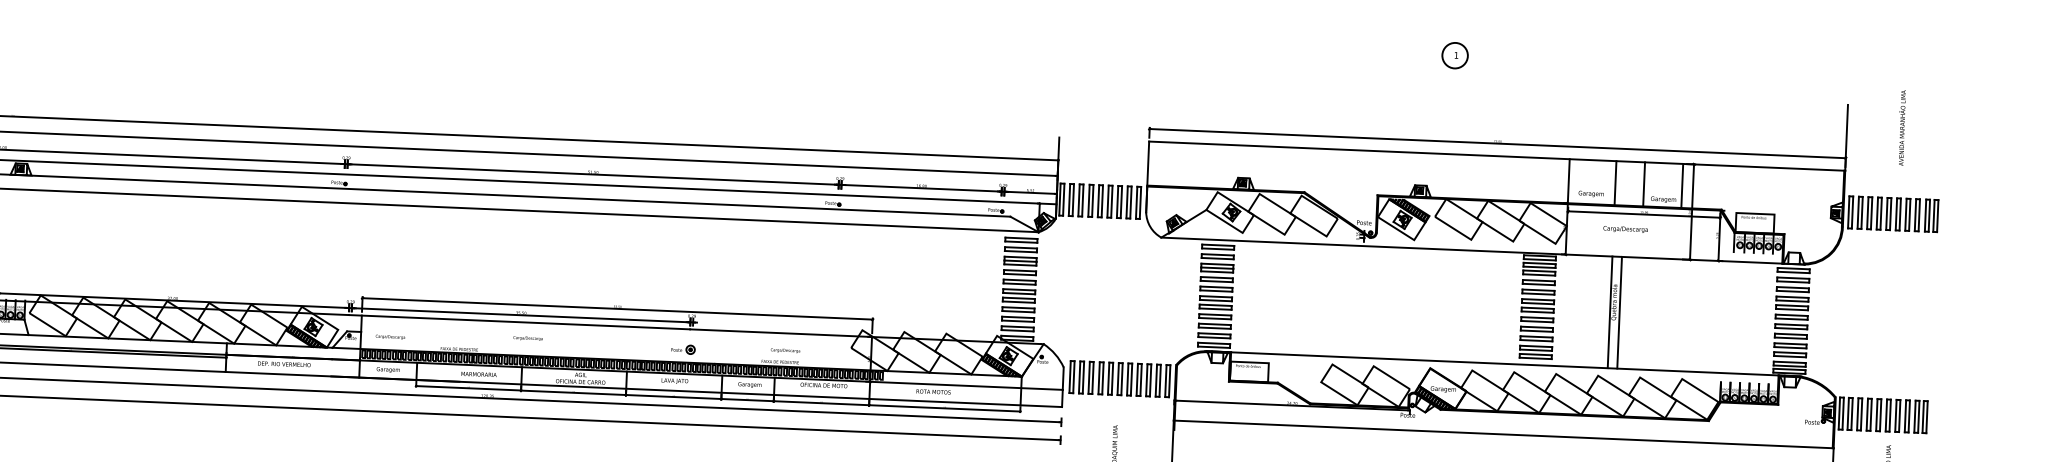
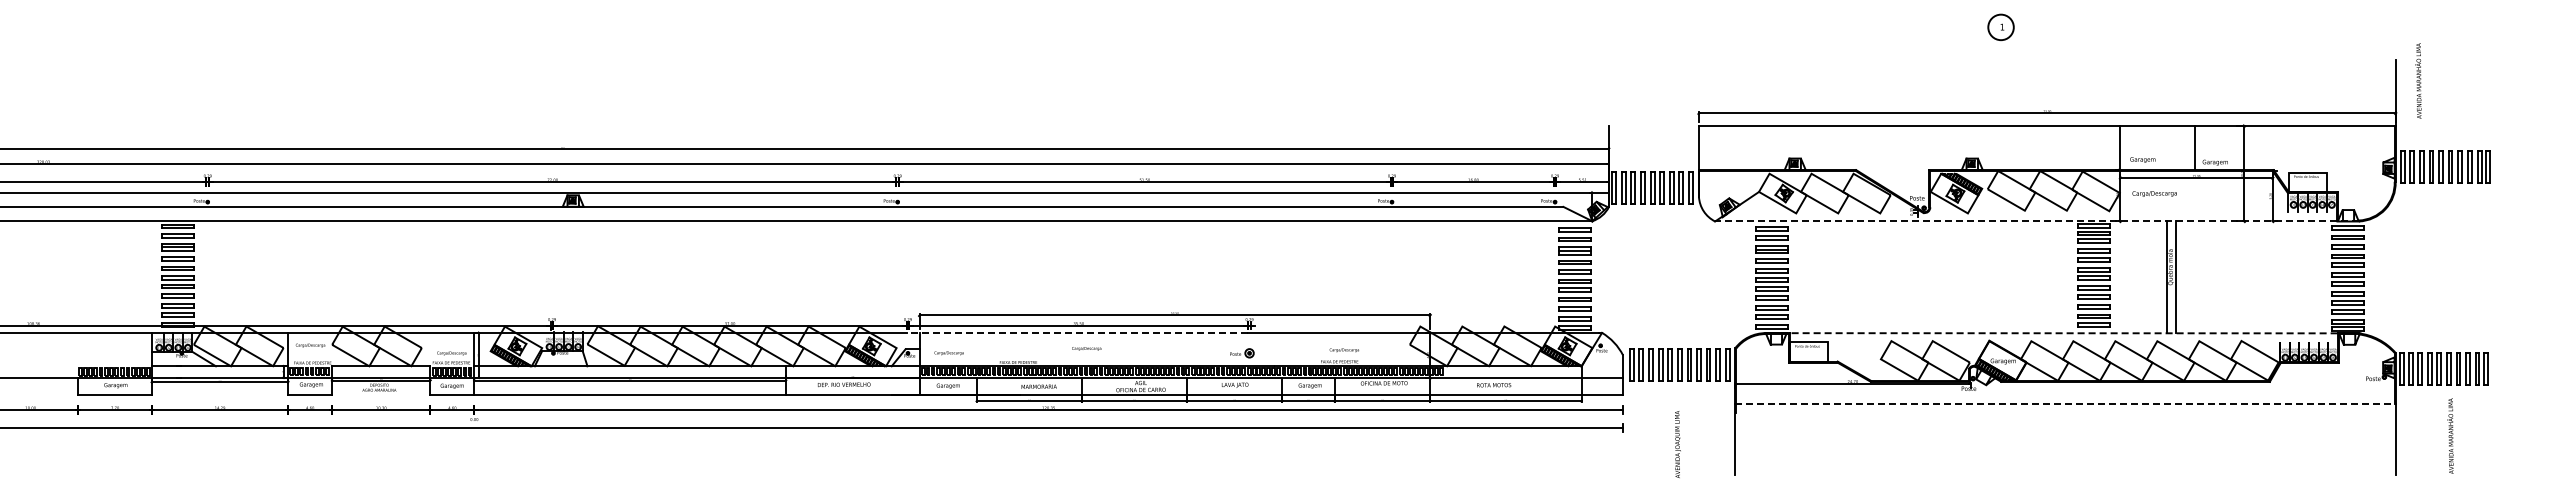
text: (1901, 127) -> (2418, 80), moved
line: (1615, 183) -> (2166, 148), removed
line: (1682, 186) -> (2233, 148), removed
text: (1625, 229) -> (2154, 193), moved
line: (1483, 251) -> (2037, 221), solid -> dashed
line: (519, 321) -> (1077, 332), solid -> dashed
line: (1491, 363) -> (2050, 333), solid -> dashed
line: (1503, 434) -> (2065, 403), solid -> dashed

